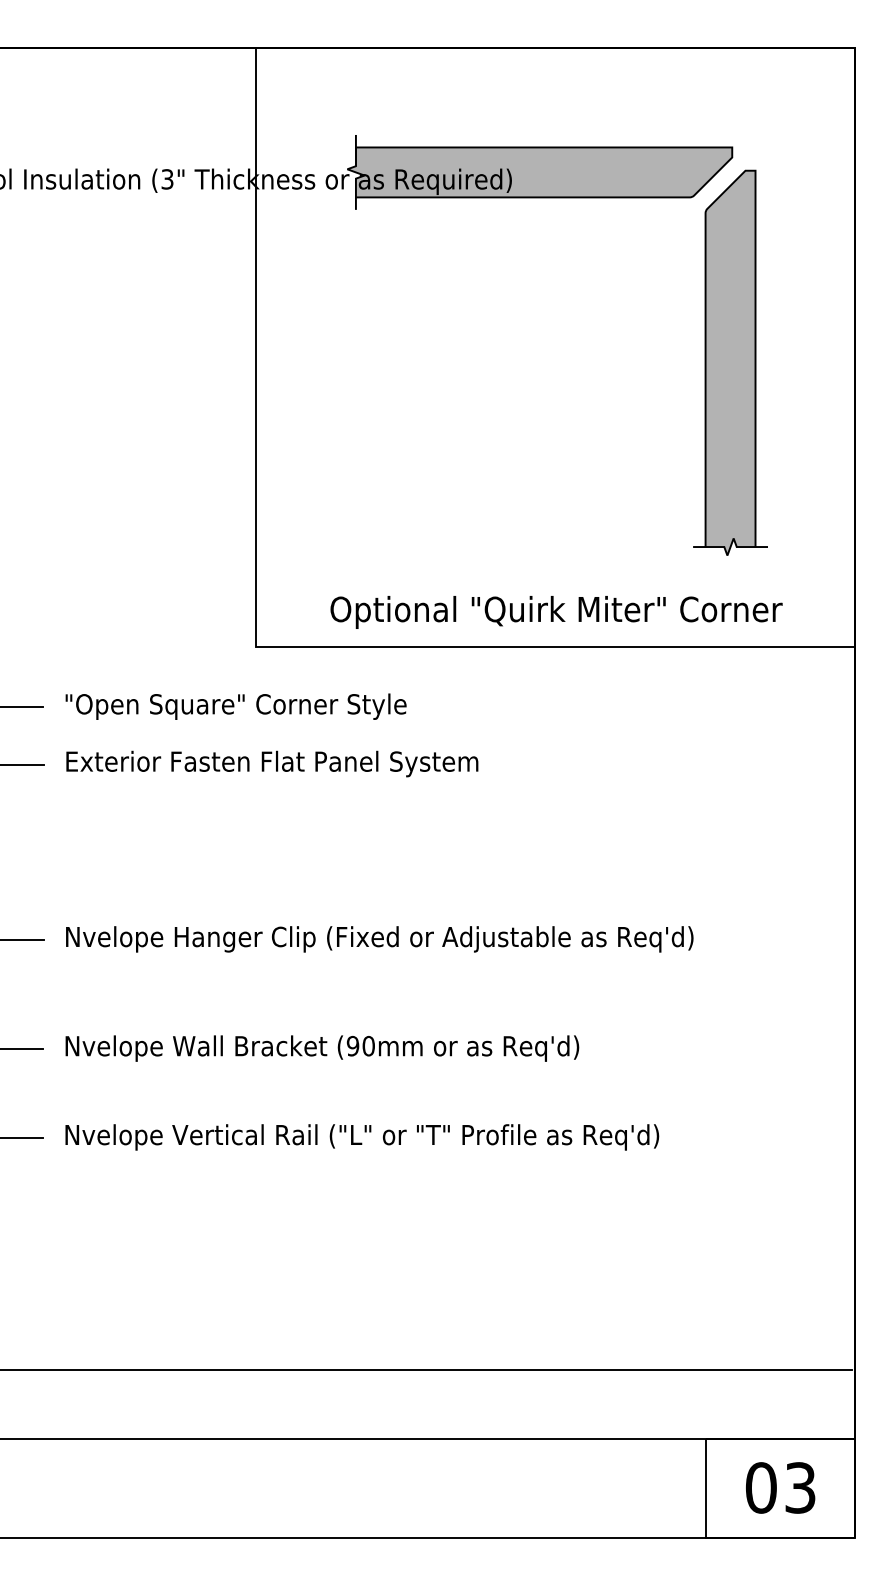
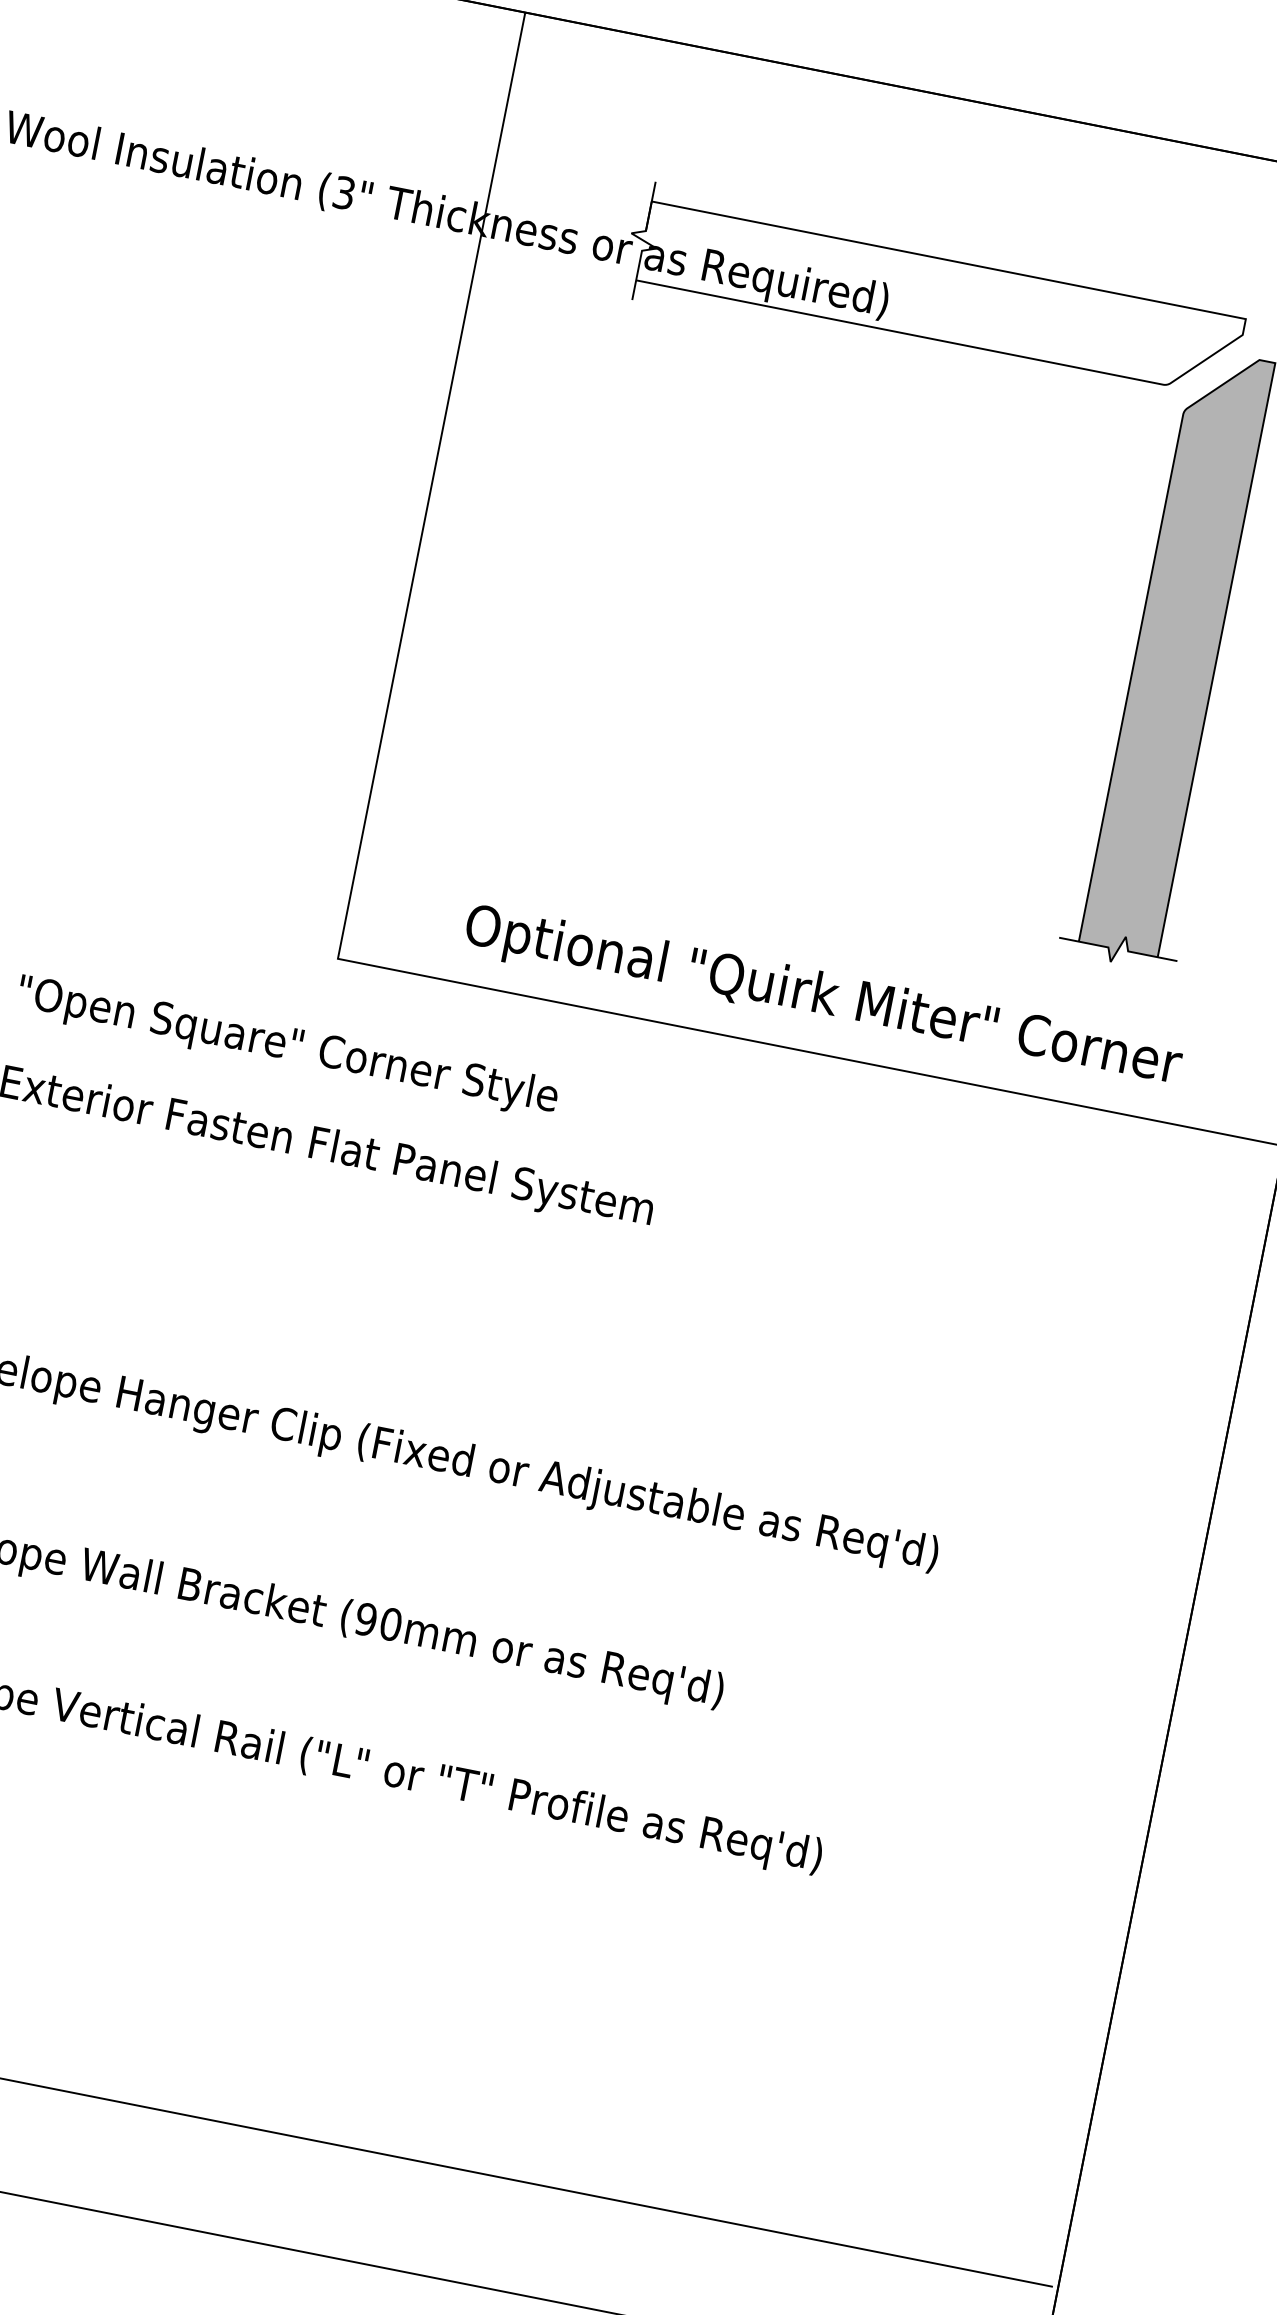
fill: (539, 172) -> (933, 298), removed

